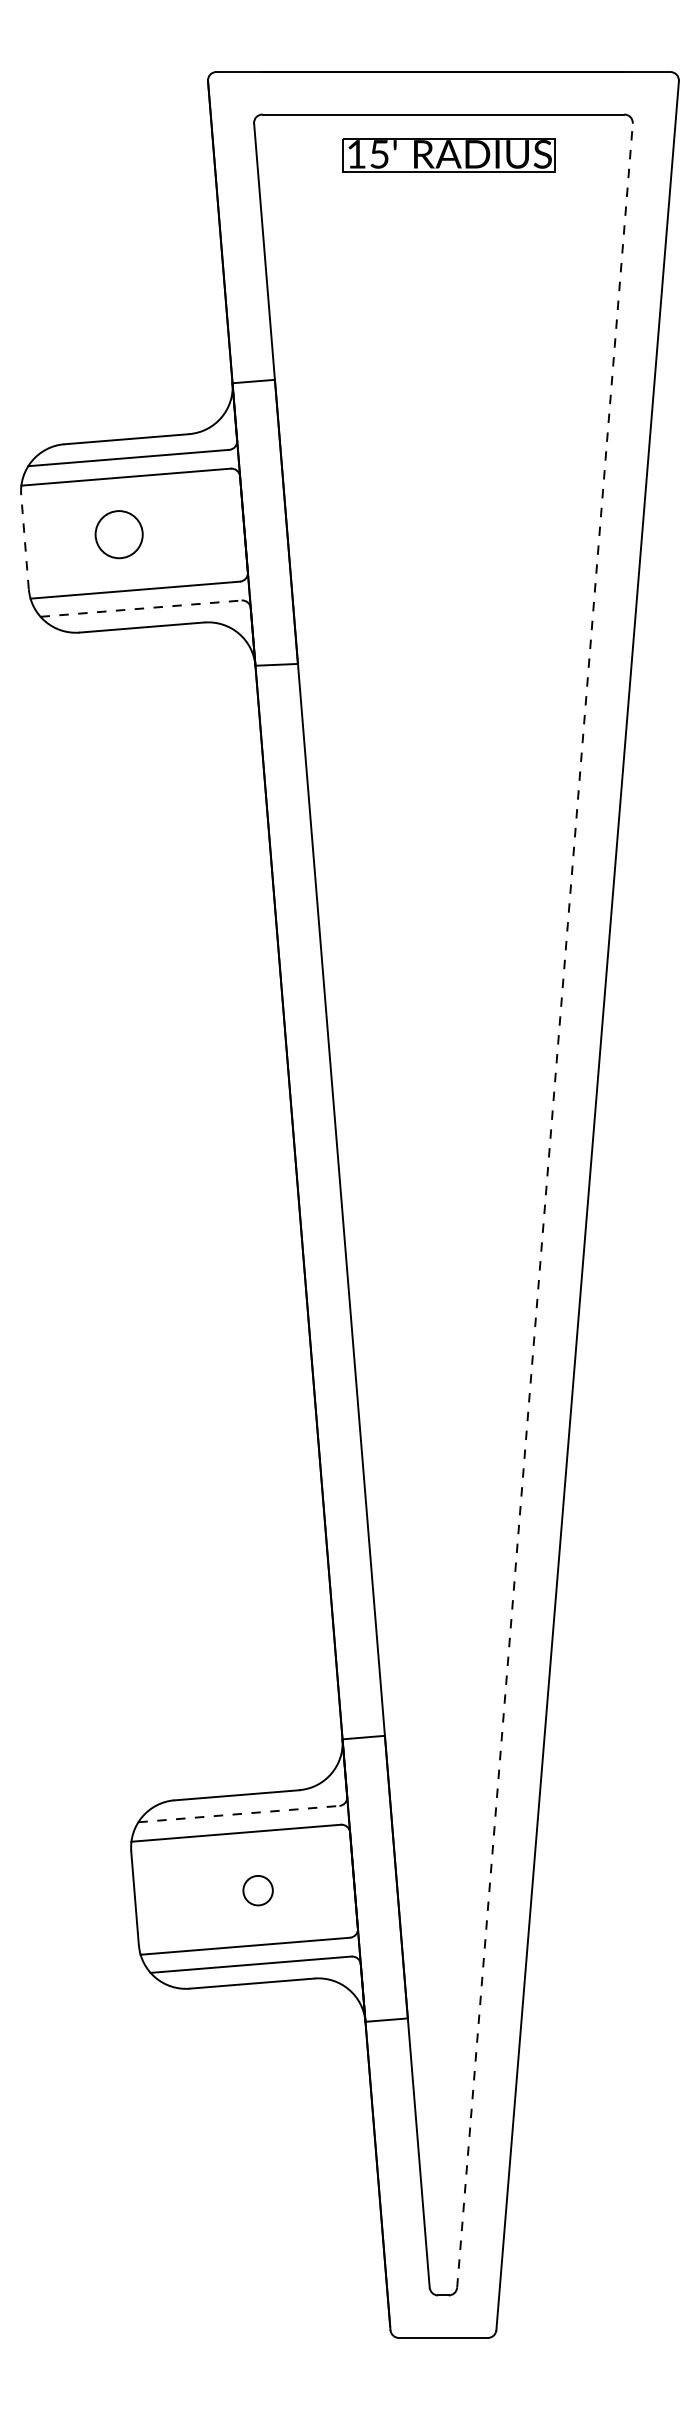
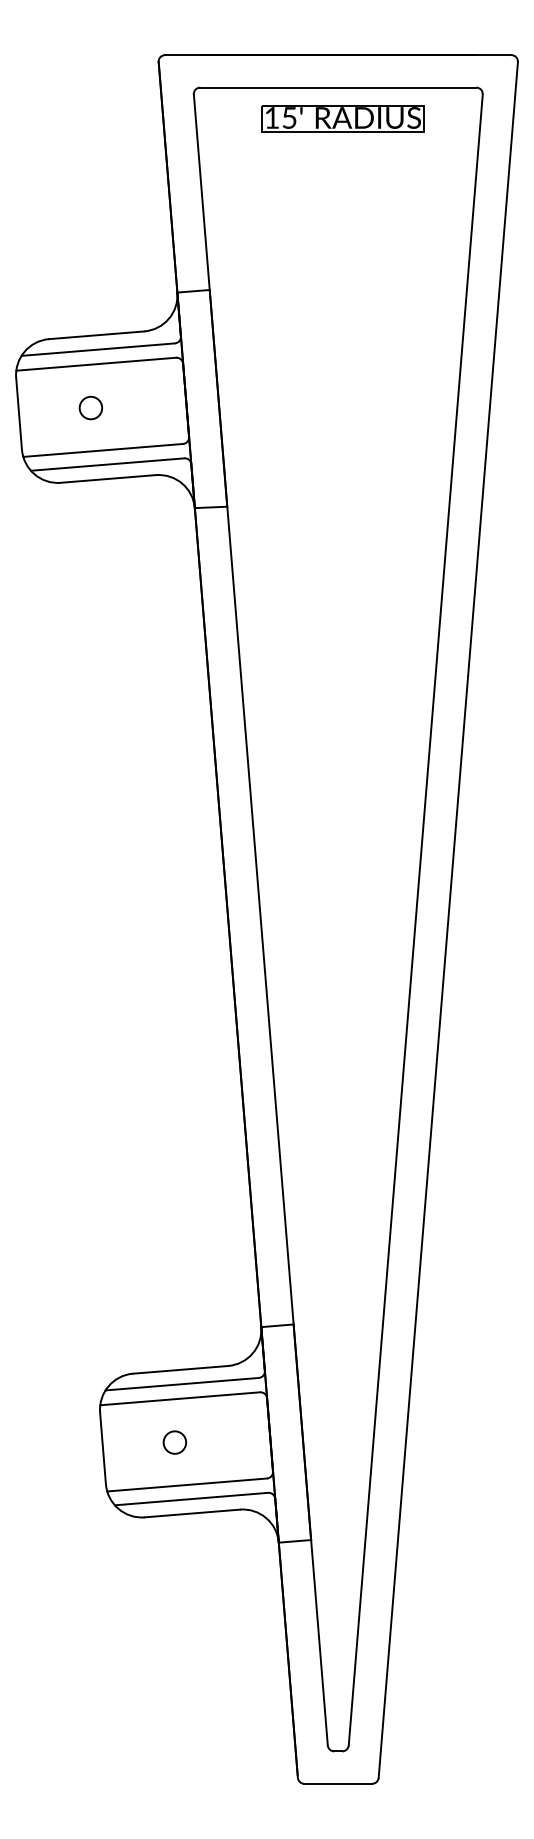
circle: (118, 533) -> (90, 407), size x0.62
line: (25, 541) -> (19, 413), dashed -> solid
line: (140, 608) -> (107, 464), dashed -> solid
line: (544, 1205) -> (415, 919), dashed -> solid
line: (239, 1814) -> (182, 1384), dashed -> solid
circle: (257, 1890) -> (174, 1442), moved

